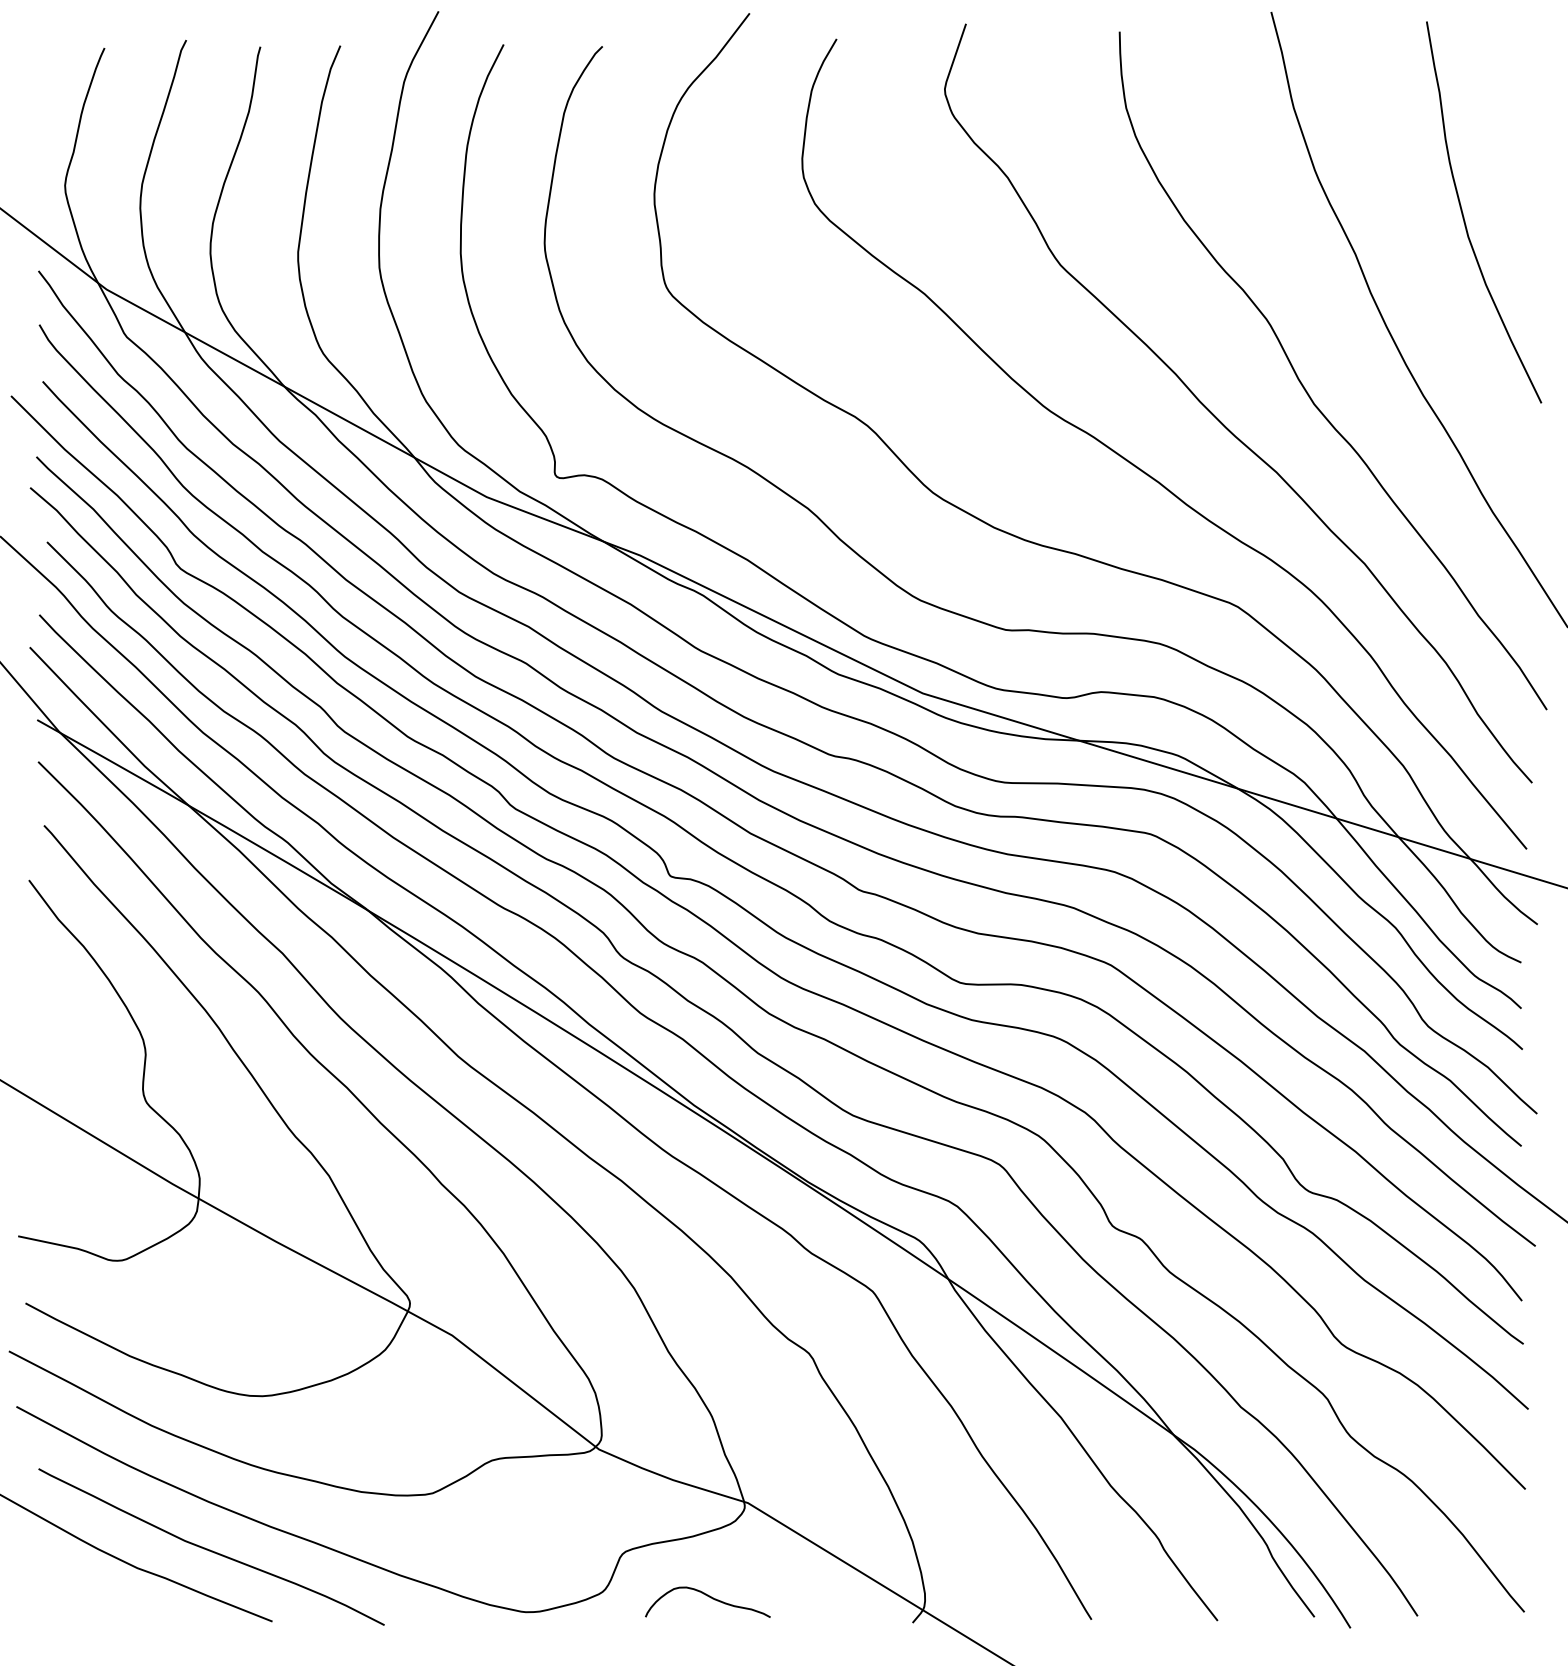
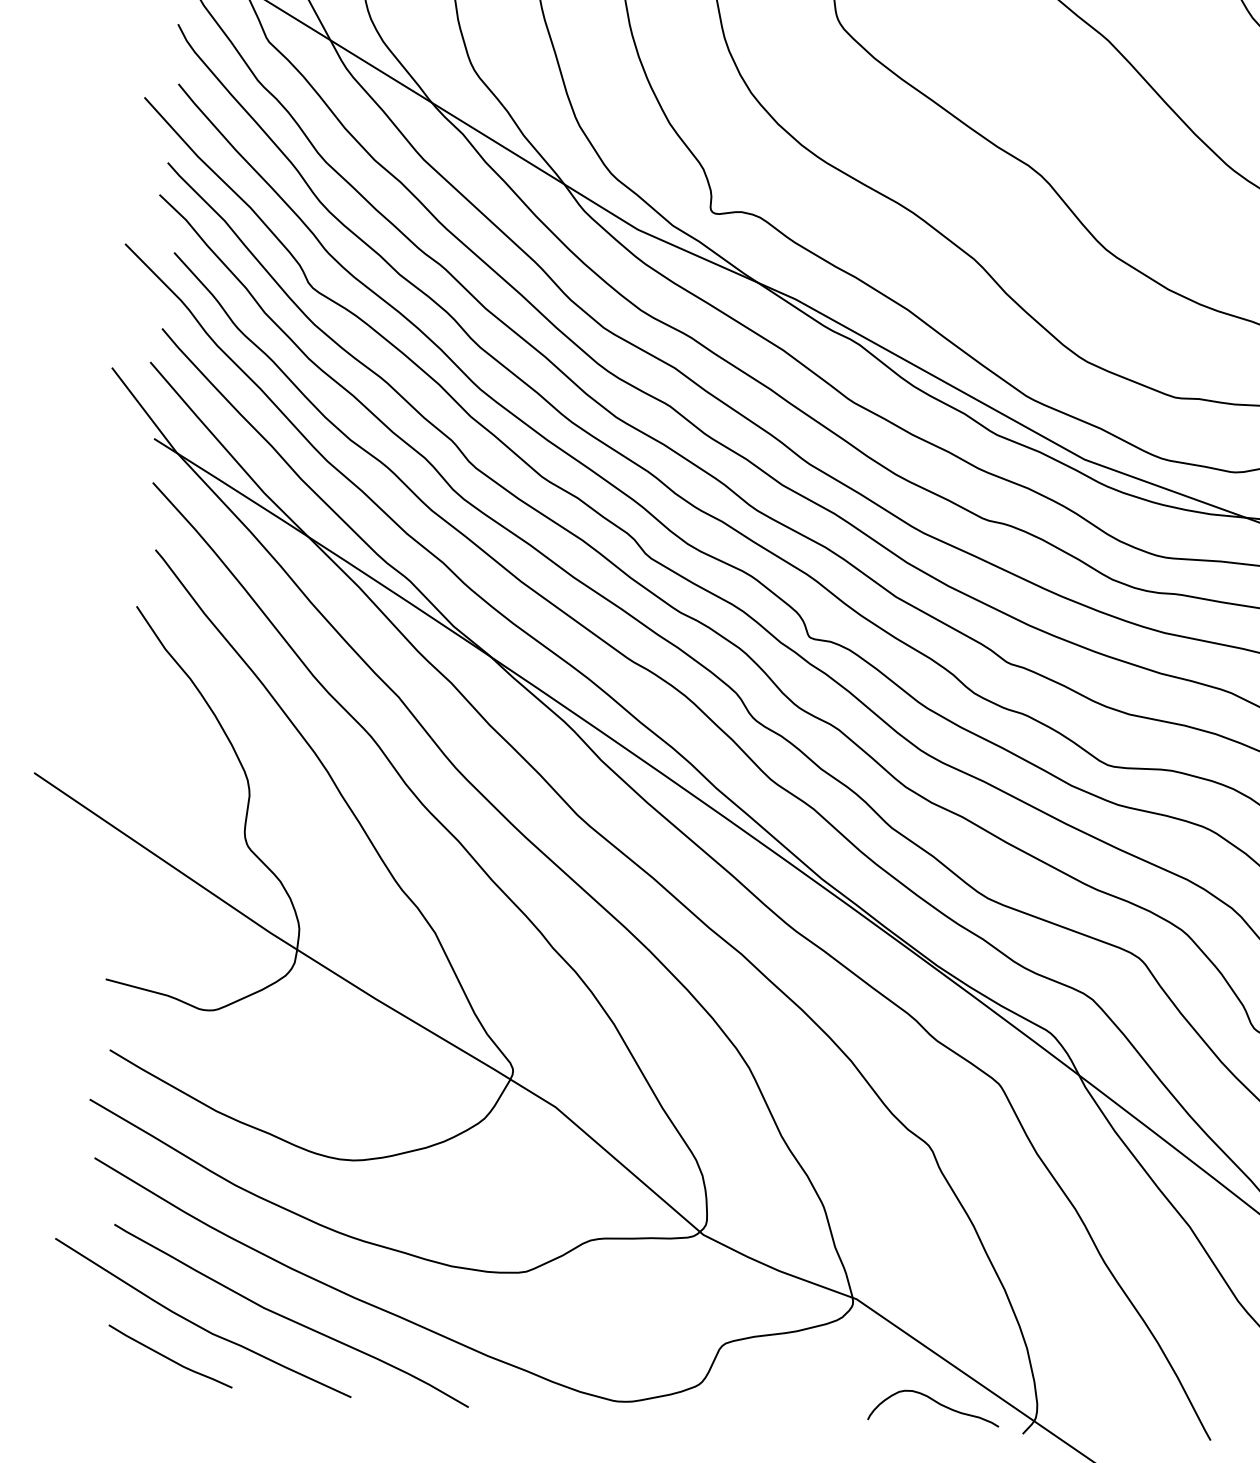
curve: (98, 1593) -> (170, 1358), added
curve: (710, 1598) -> (936, 1403), moved

